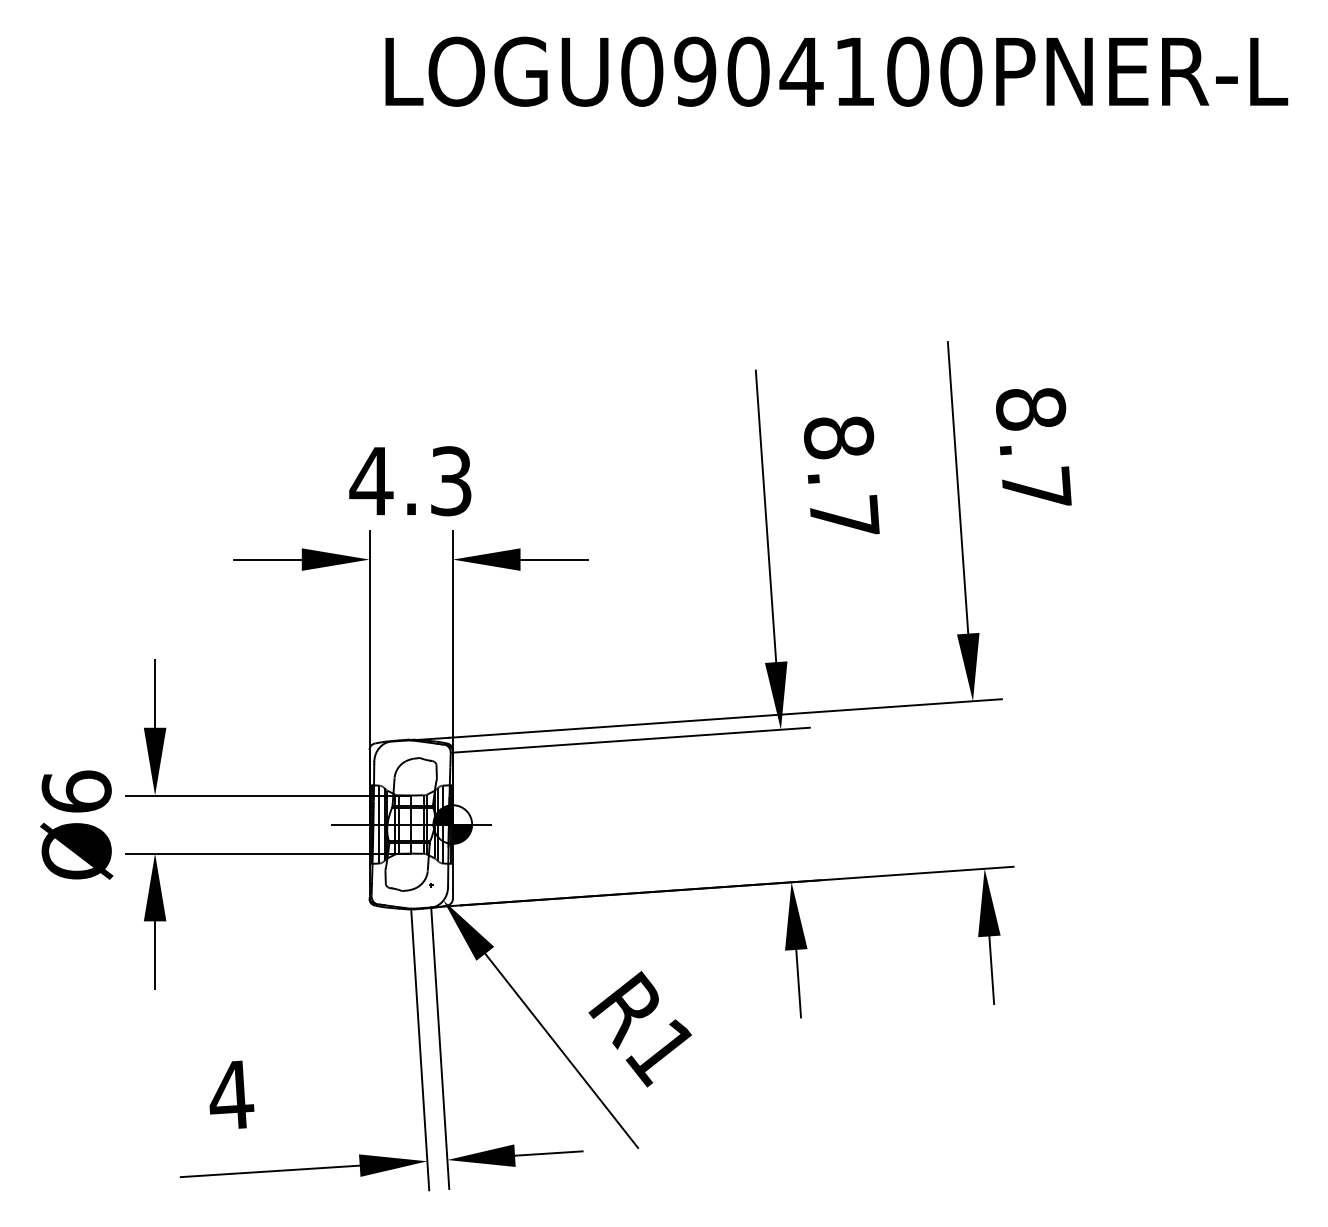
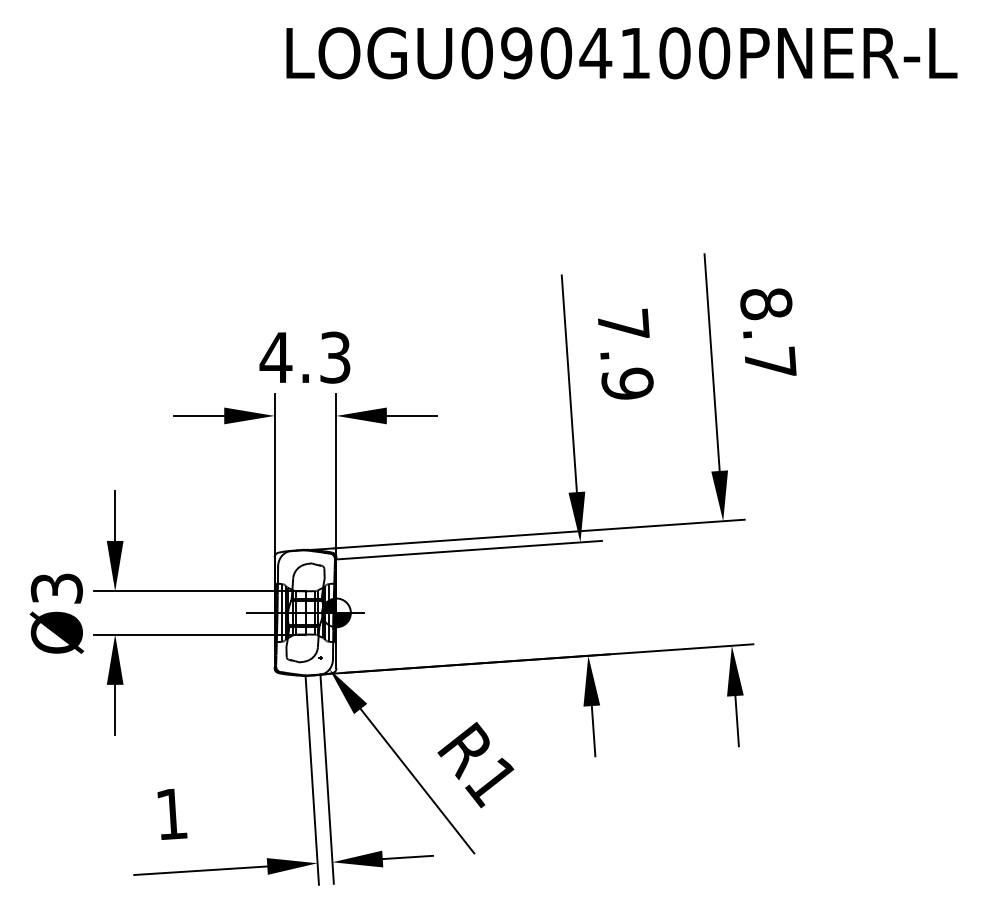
text: (841, 476) -> (625, 354), 8.7 -> 7.9
text: (76, 791) -> (56, 588), Ø6 -> Ø3
text: (231, 1094) -> (171, 813), 4 -> 1

